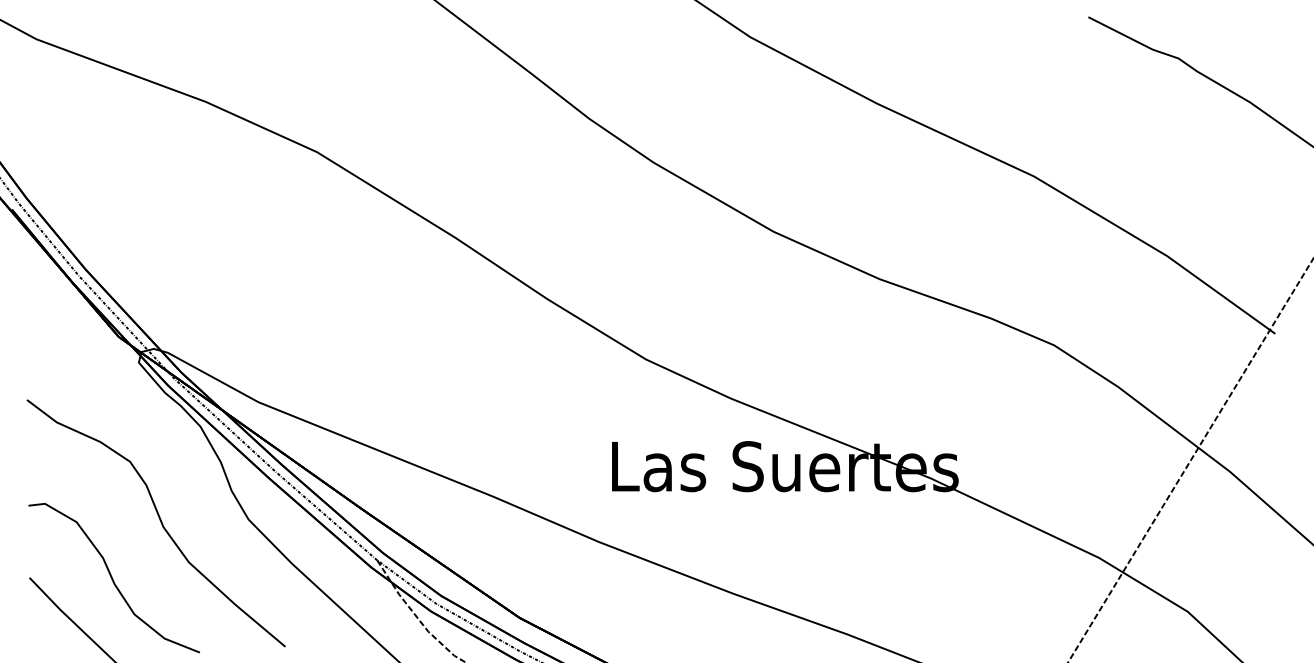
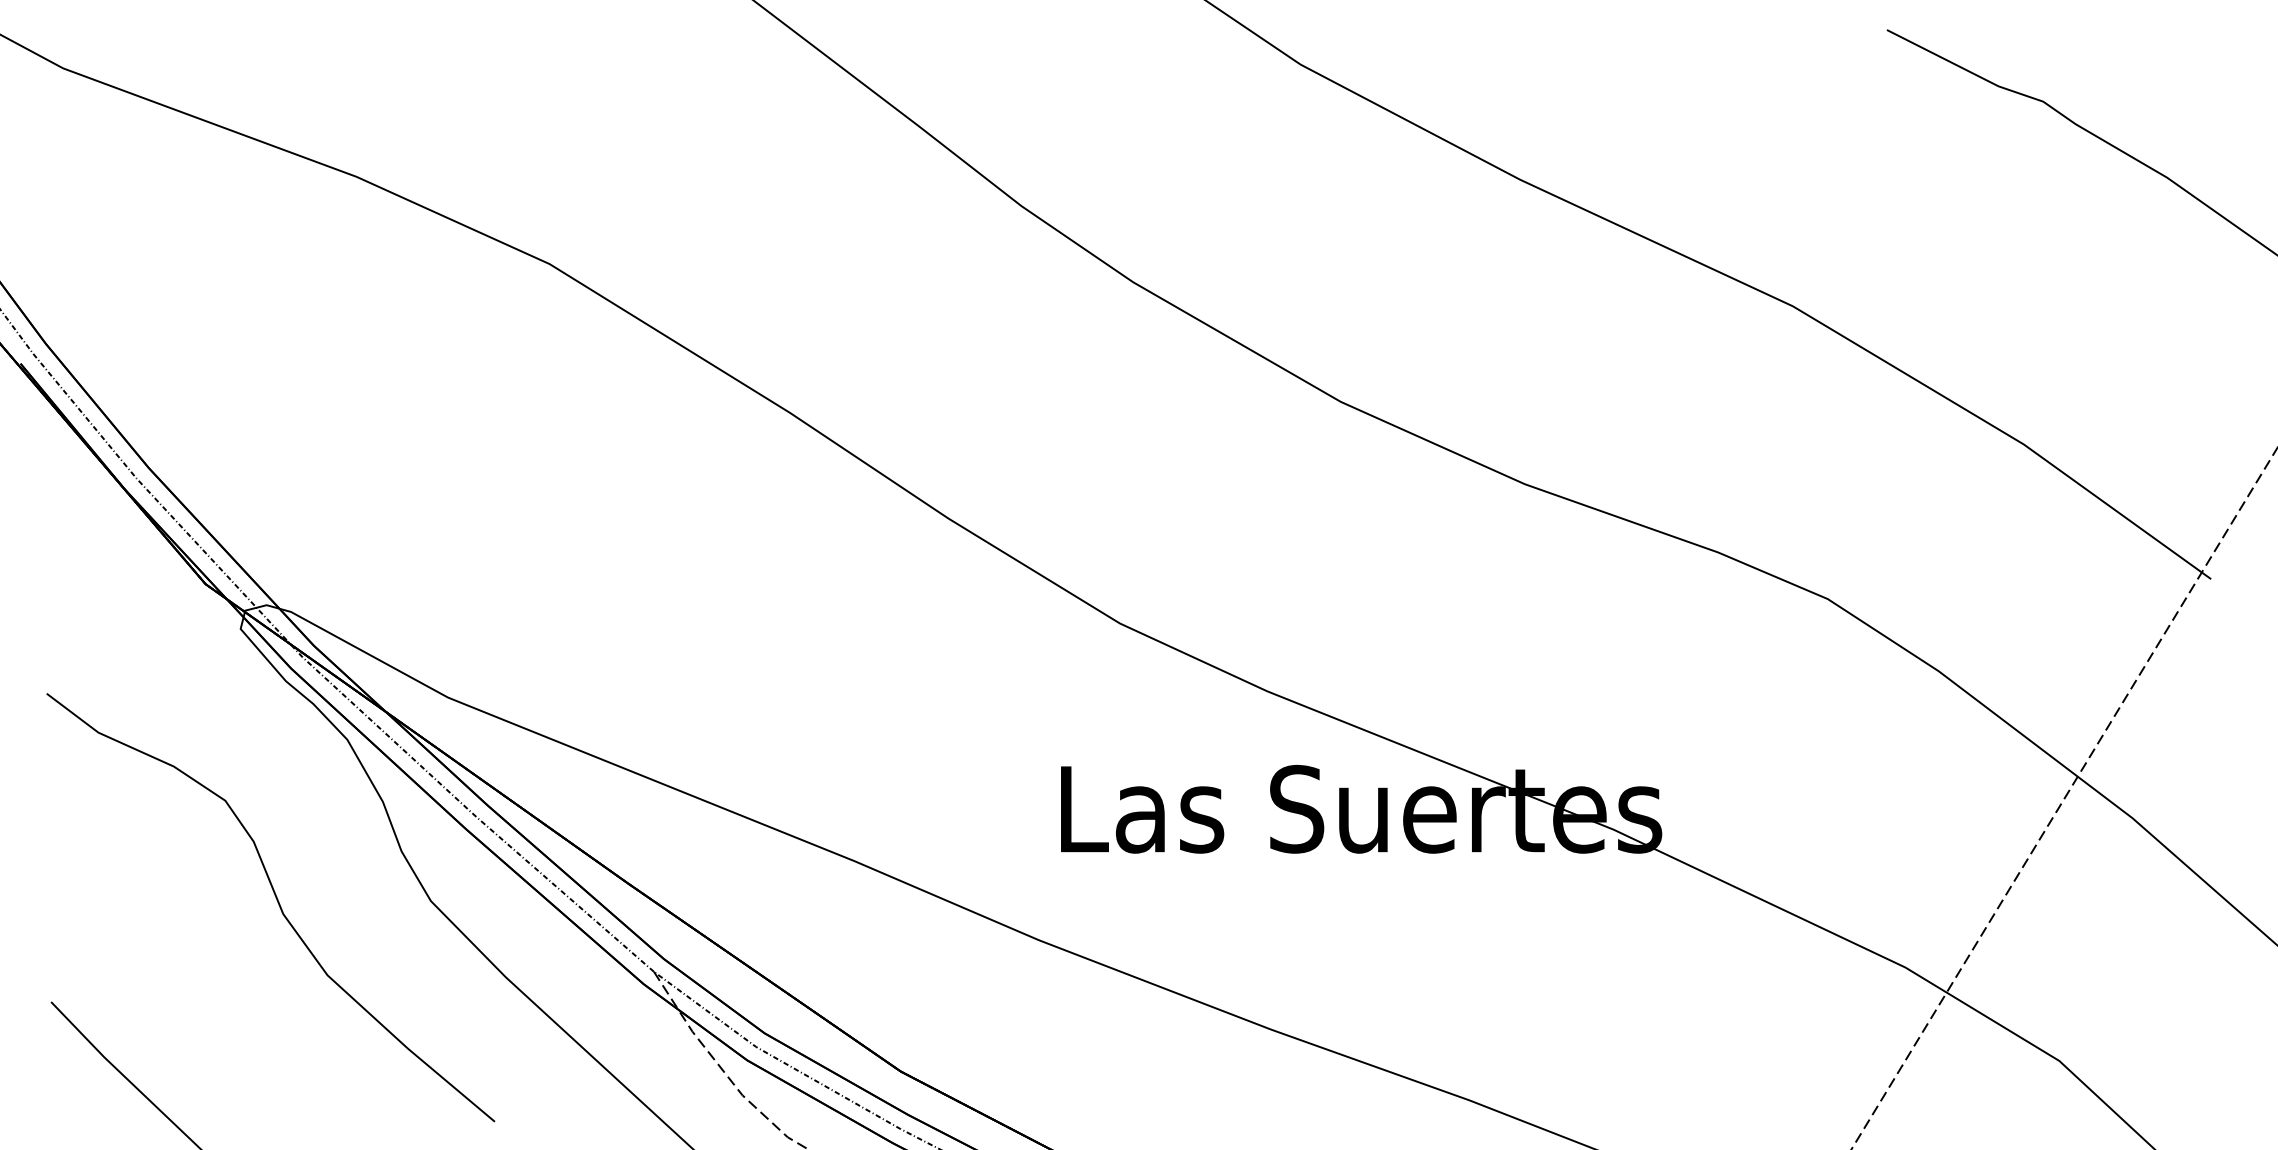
curve: (113, 578) -> (196, 1003), removed

